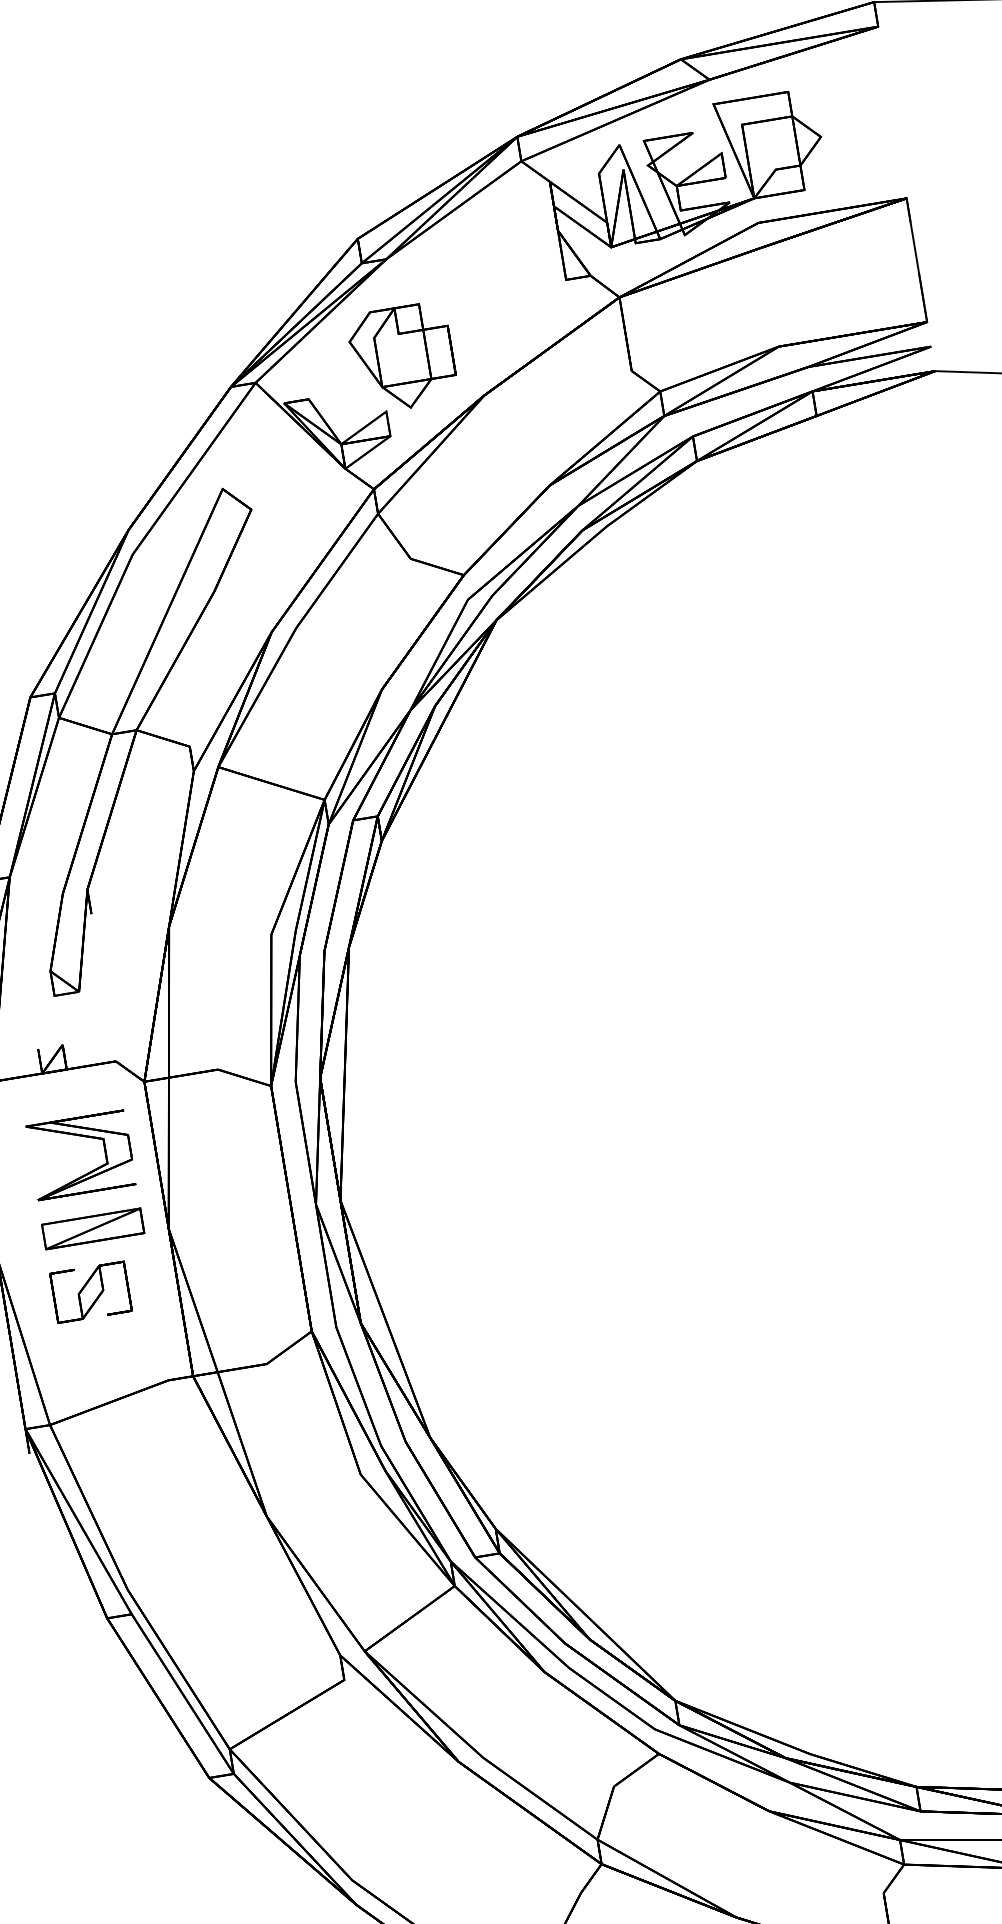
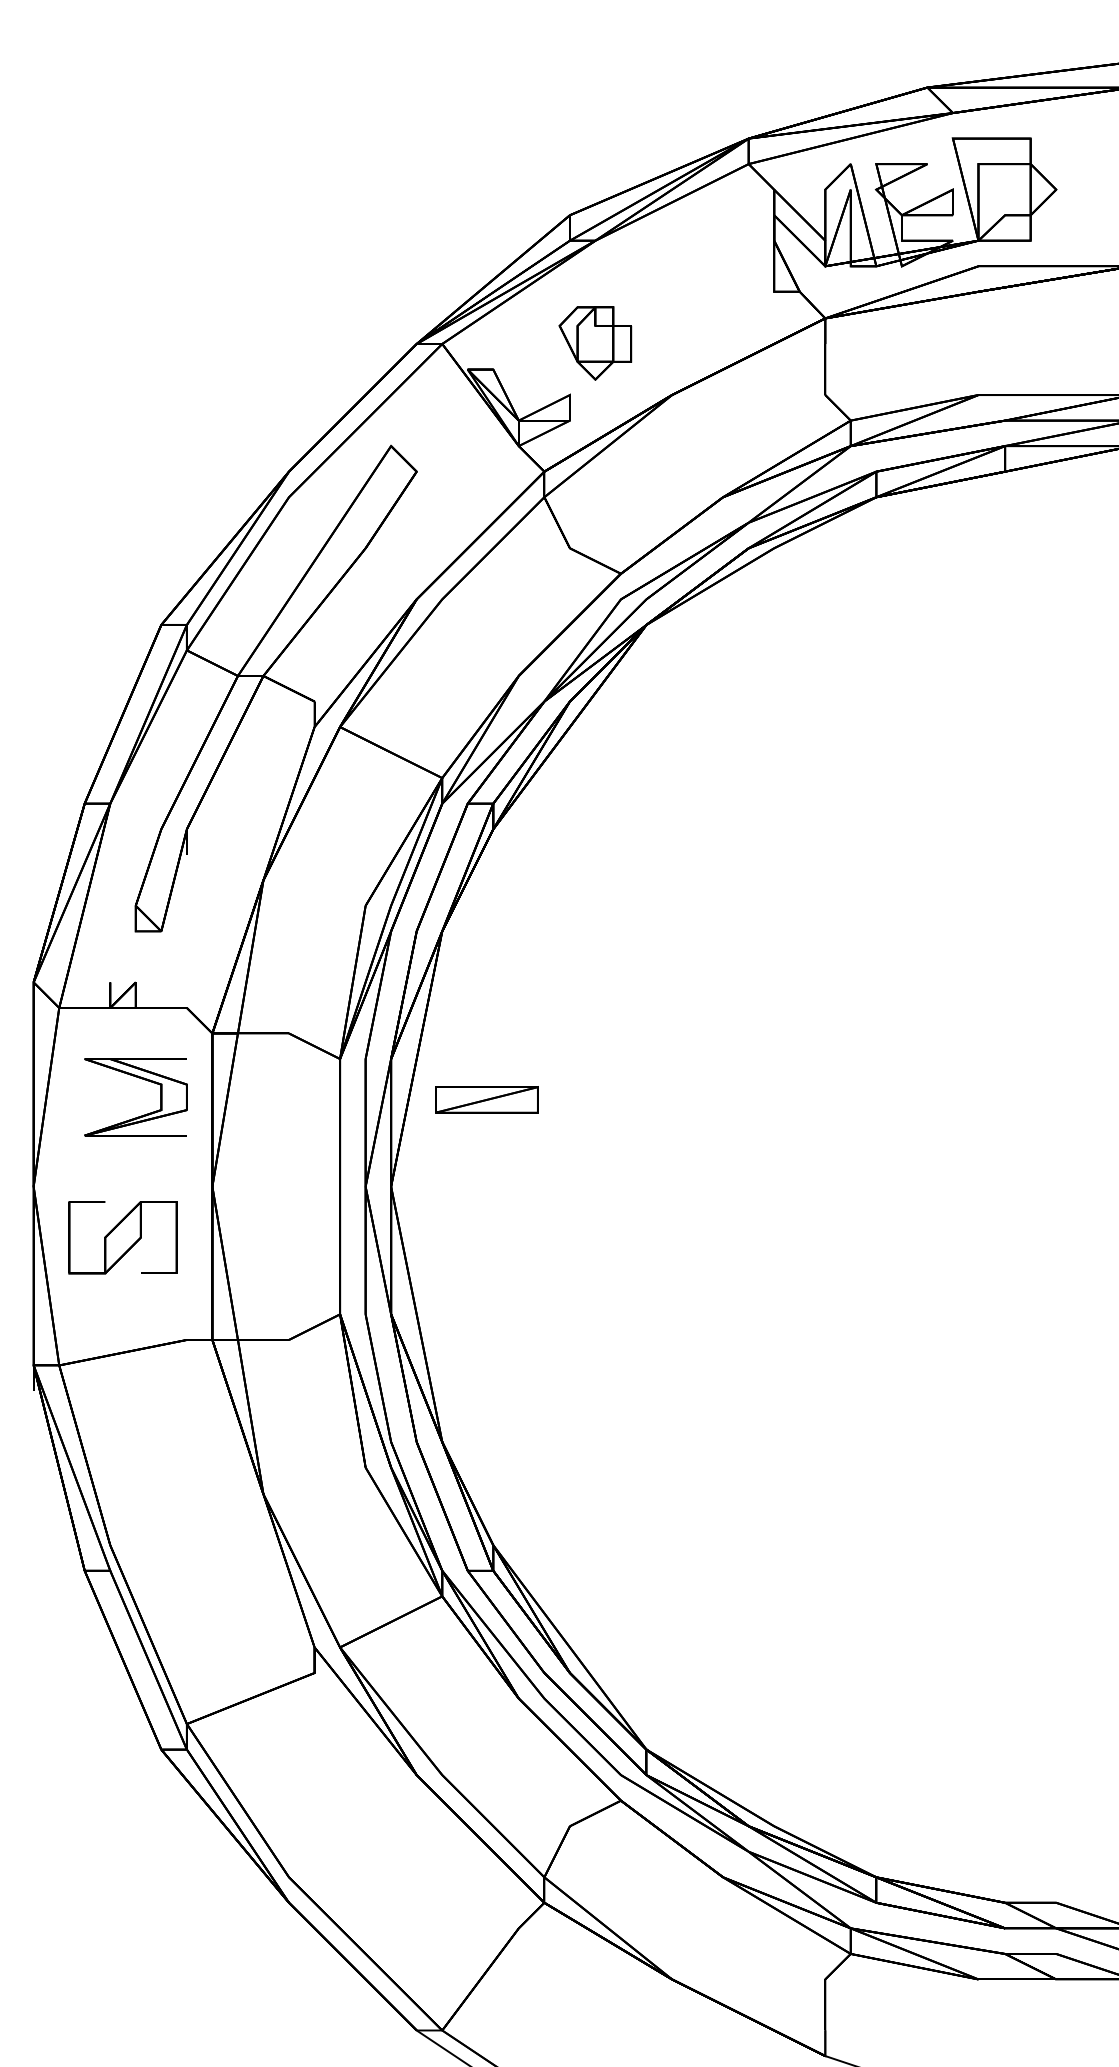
part: (402, 358) -> (595, 343), size x0.7
part: (92, 1228) -> (486, 1099), moved
part: (90, 1292) -> (122, 1237), size x1.4

